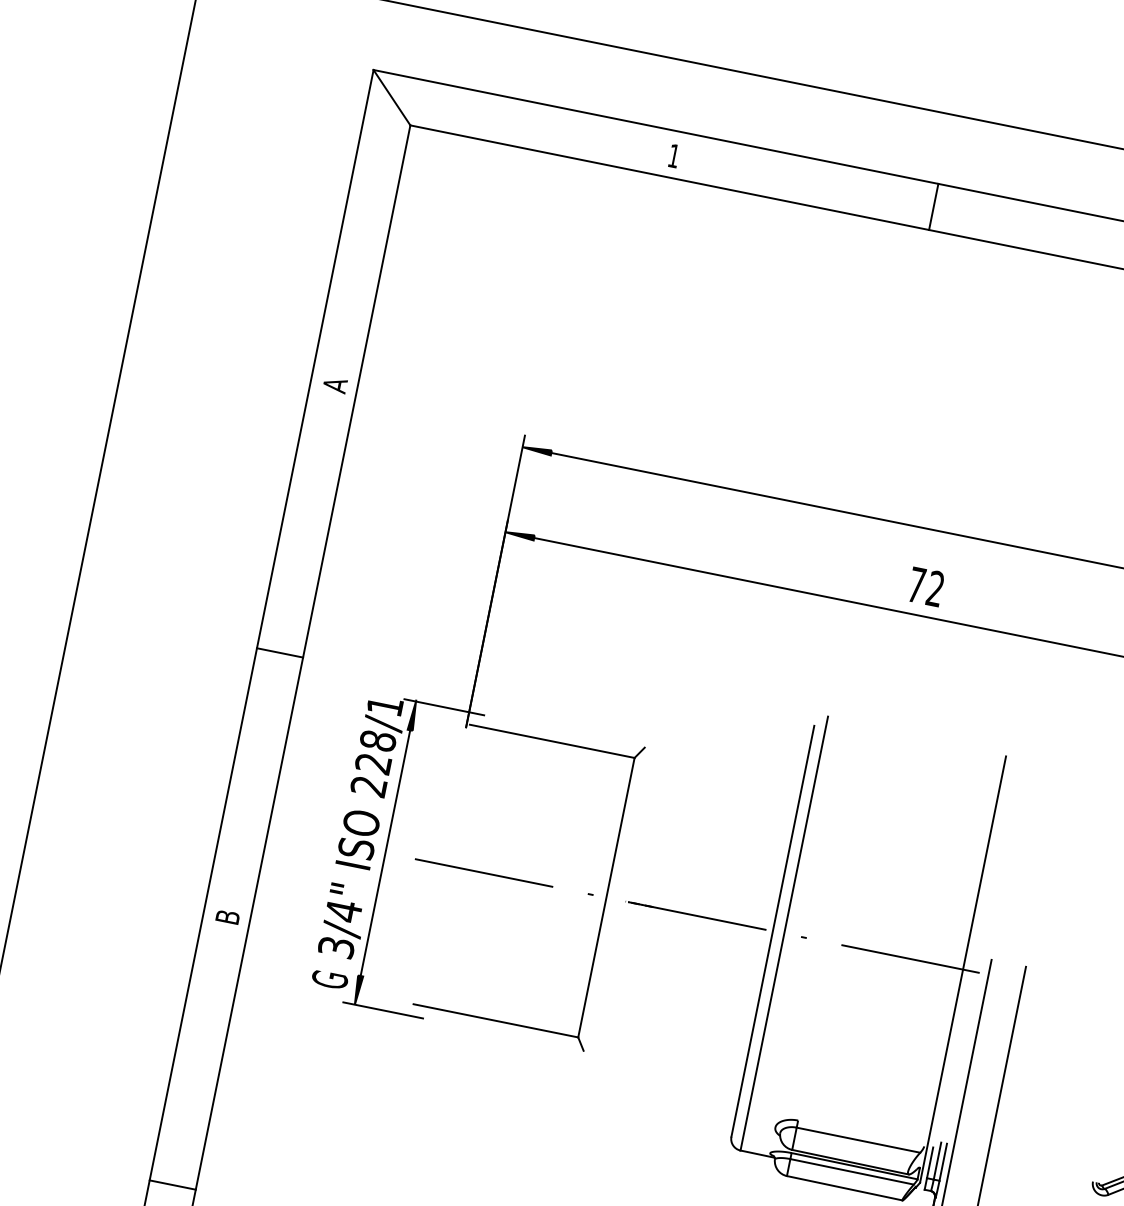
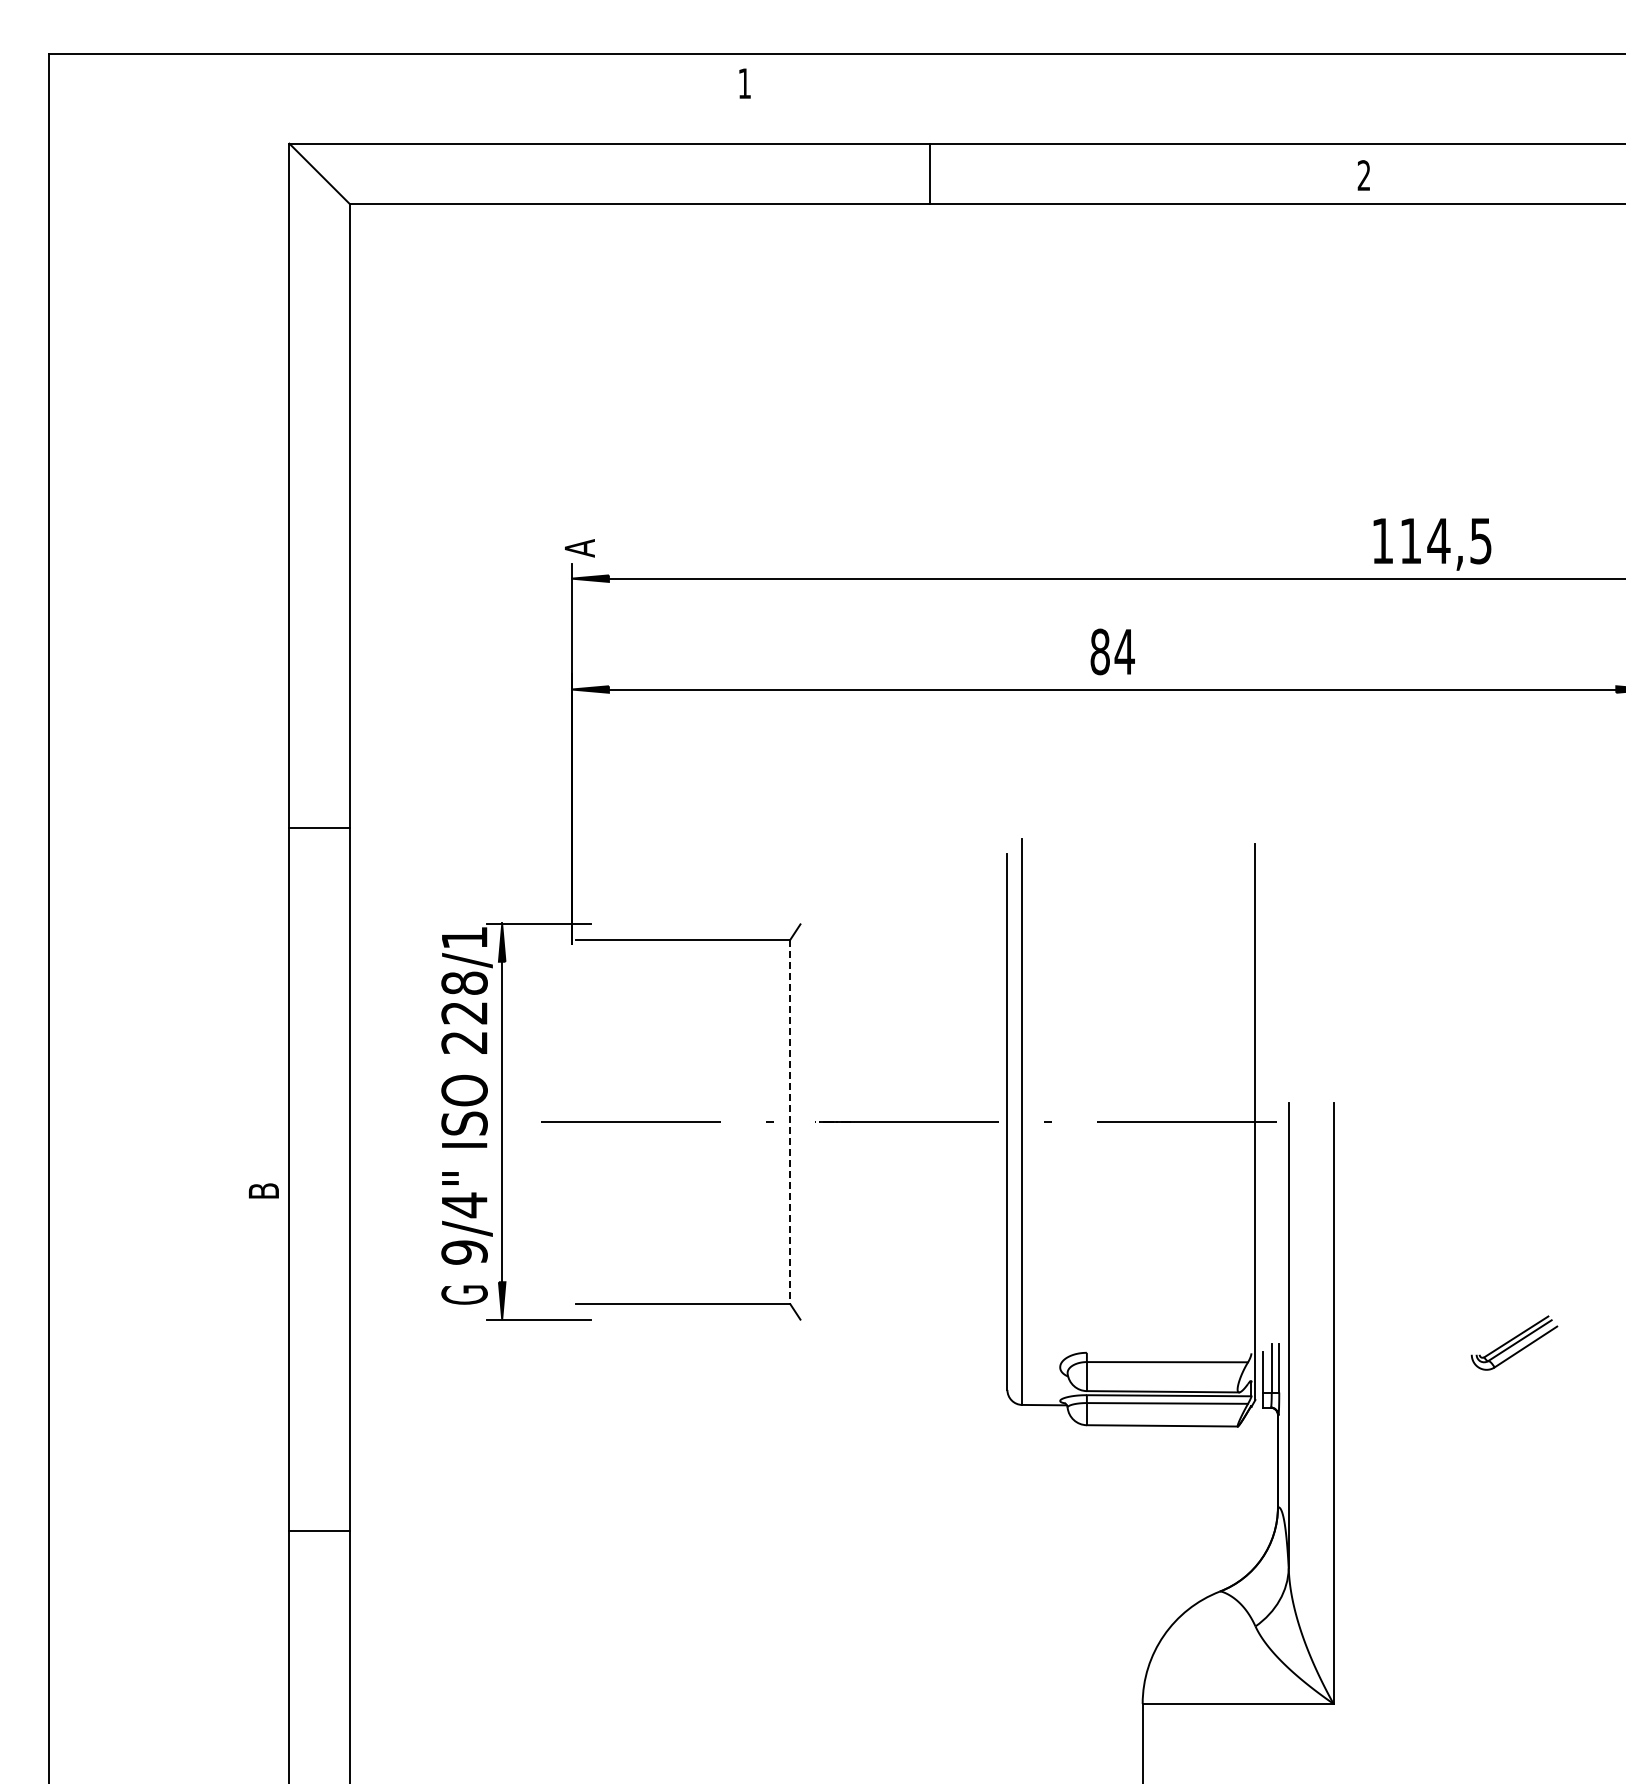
text: (673, 155) -> (744, 83), moved
line: (933, 206) -> (929, 173), moved
text: (334, 385) -> (579, 548), moved
text: (926, 586) -> (1112, 651), 72 -> 84
line: (280, 652) -> (319, 827), moved
line: (606, 898) -> (790, 1122), solid -> dashed
text: (227, 916) -> (263, 1190), moved
text: (336, 947) -> (464, 1252), 3/4" -> 9/4"
line: (172, 1184) -> (319, 1530), moved

